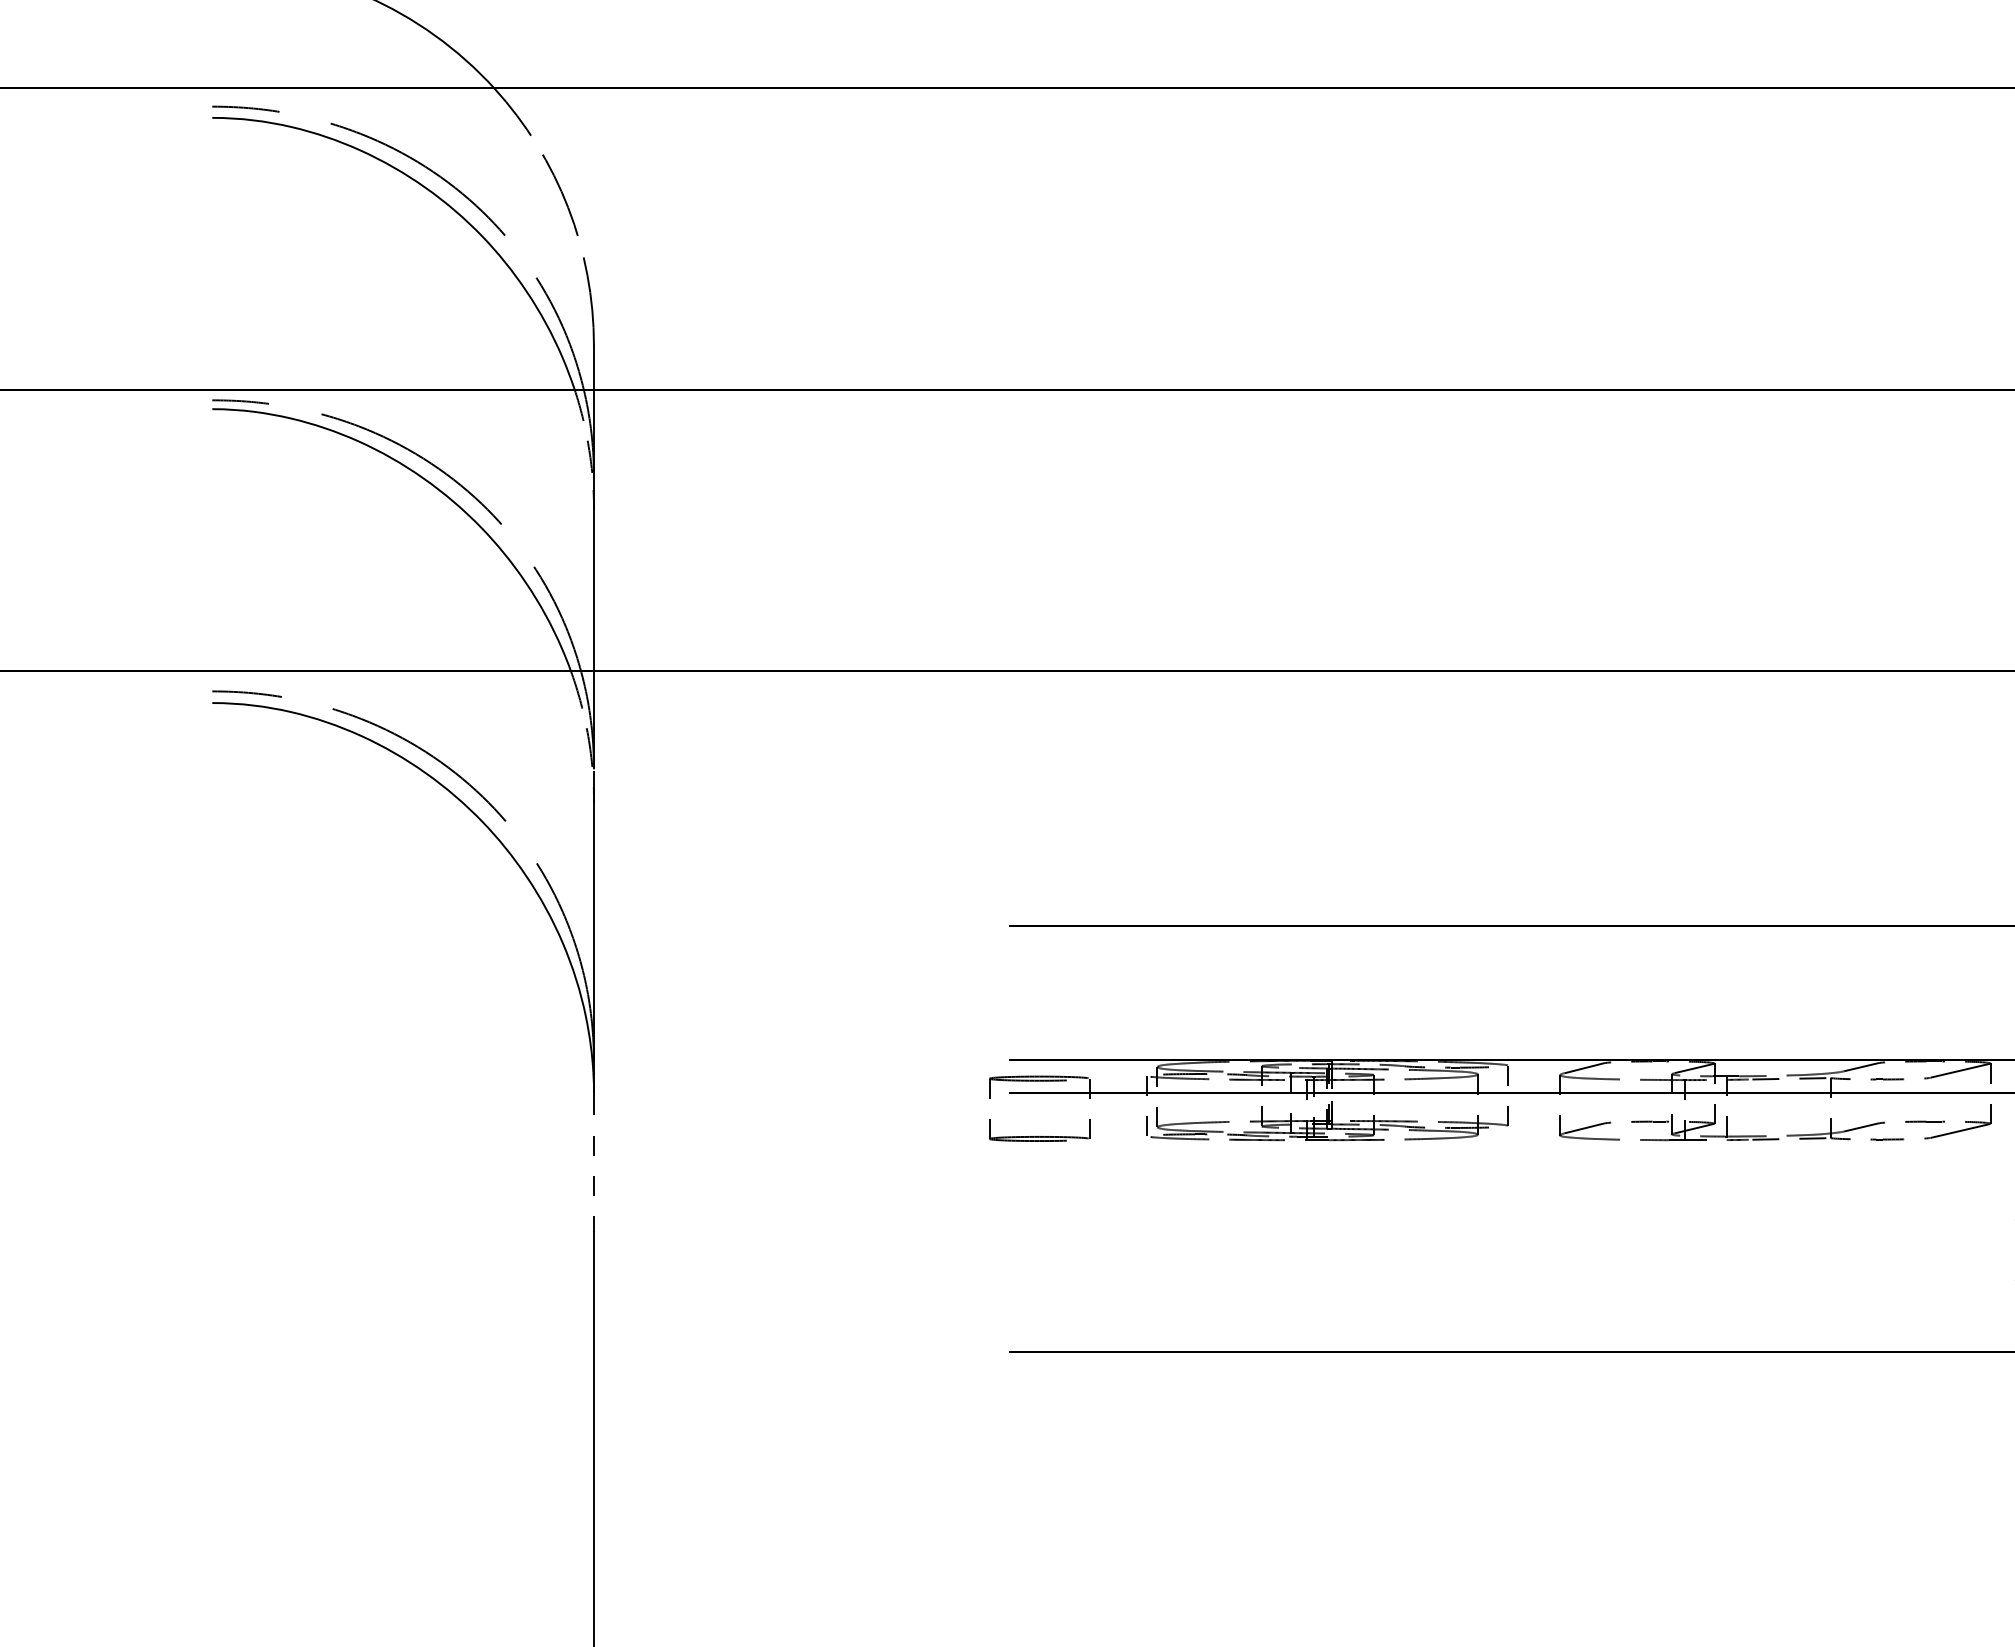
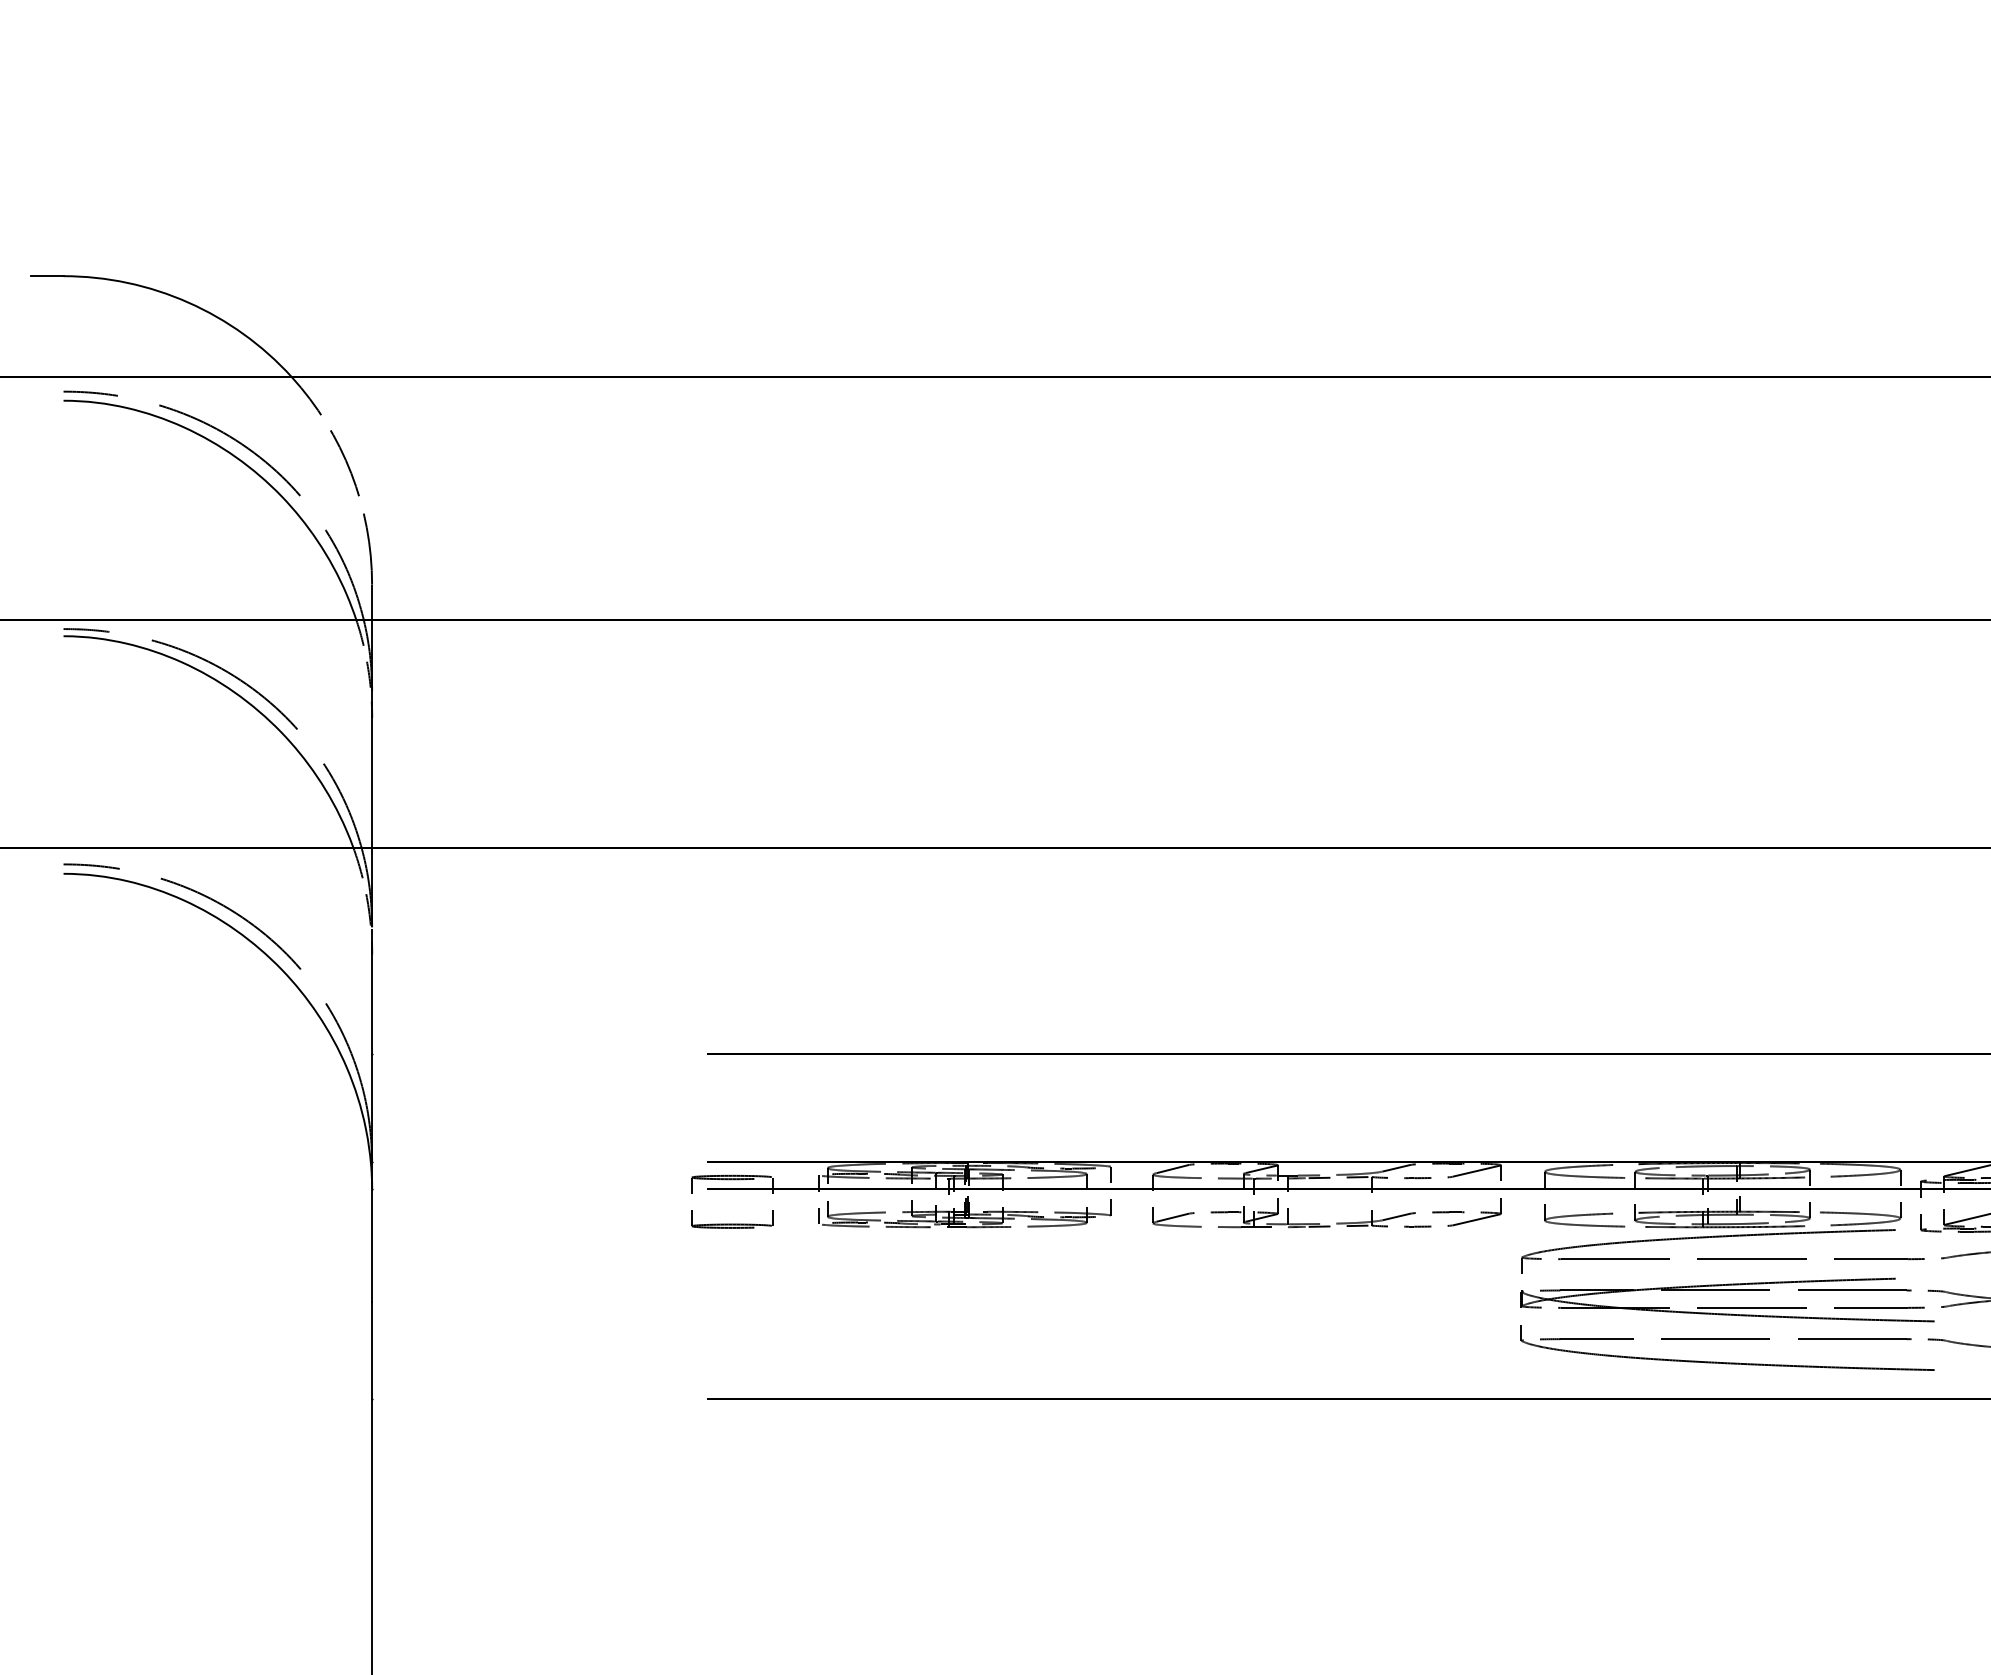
line: (594, 1164) -> (372, 1246), dashed -> solid

